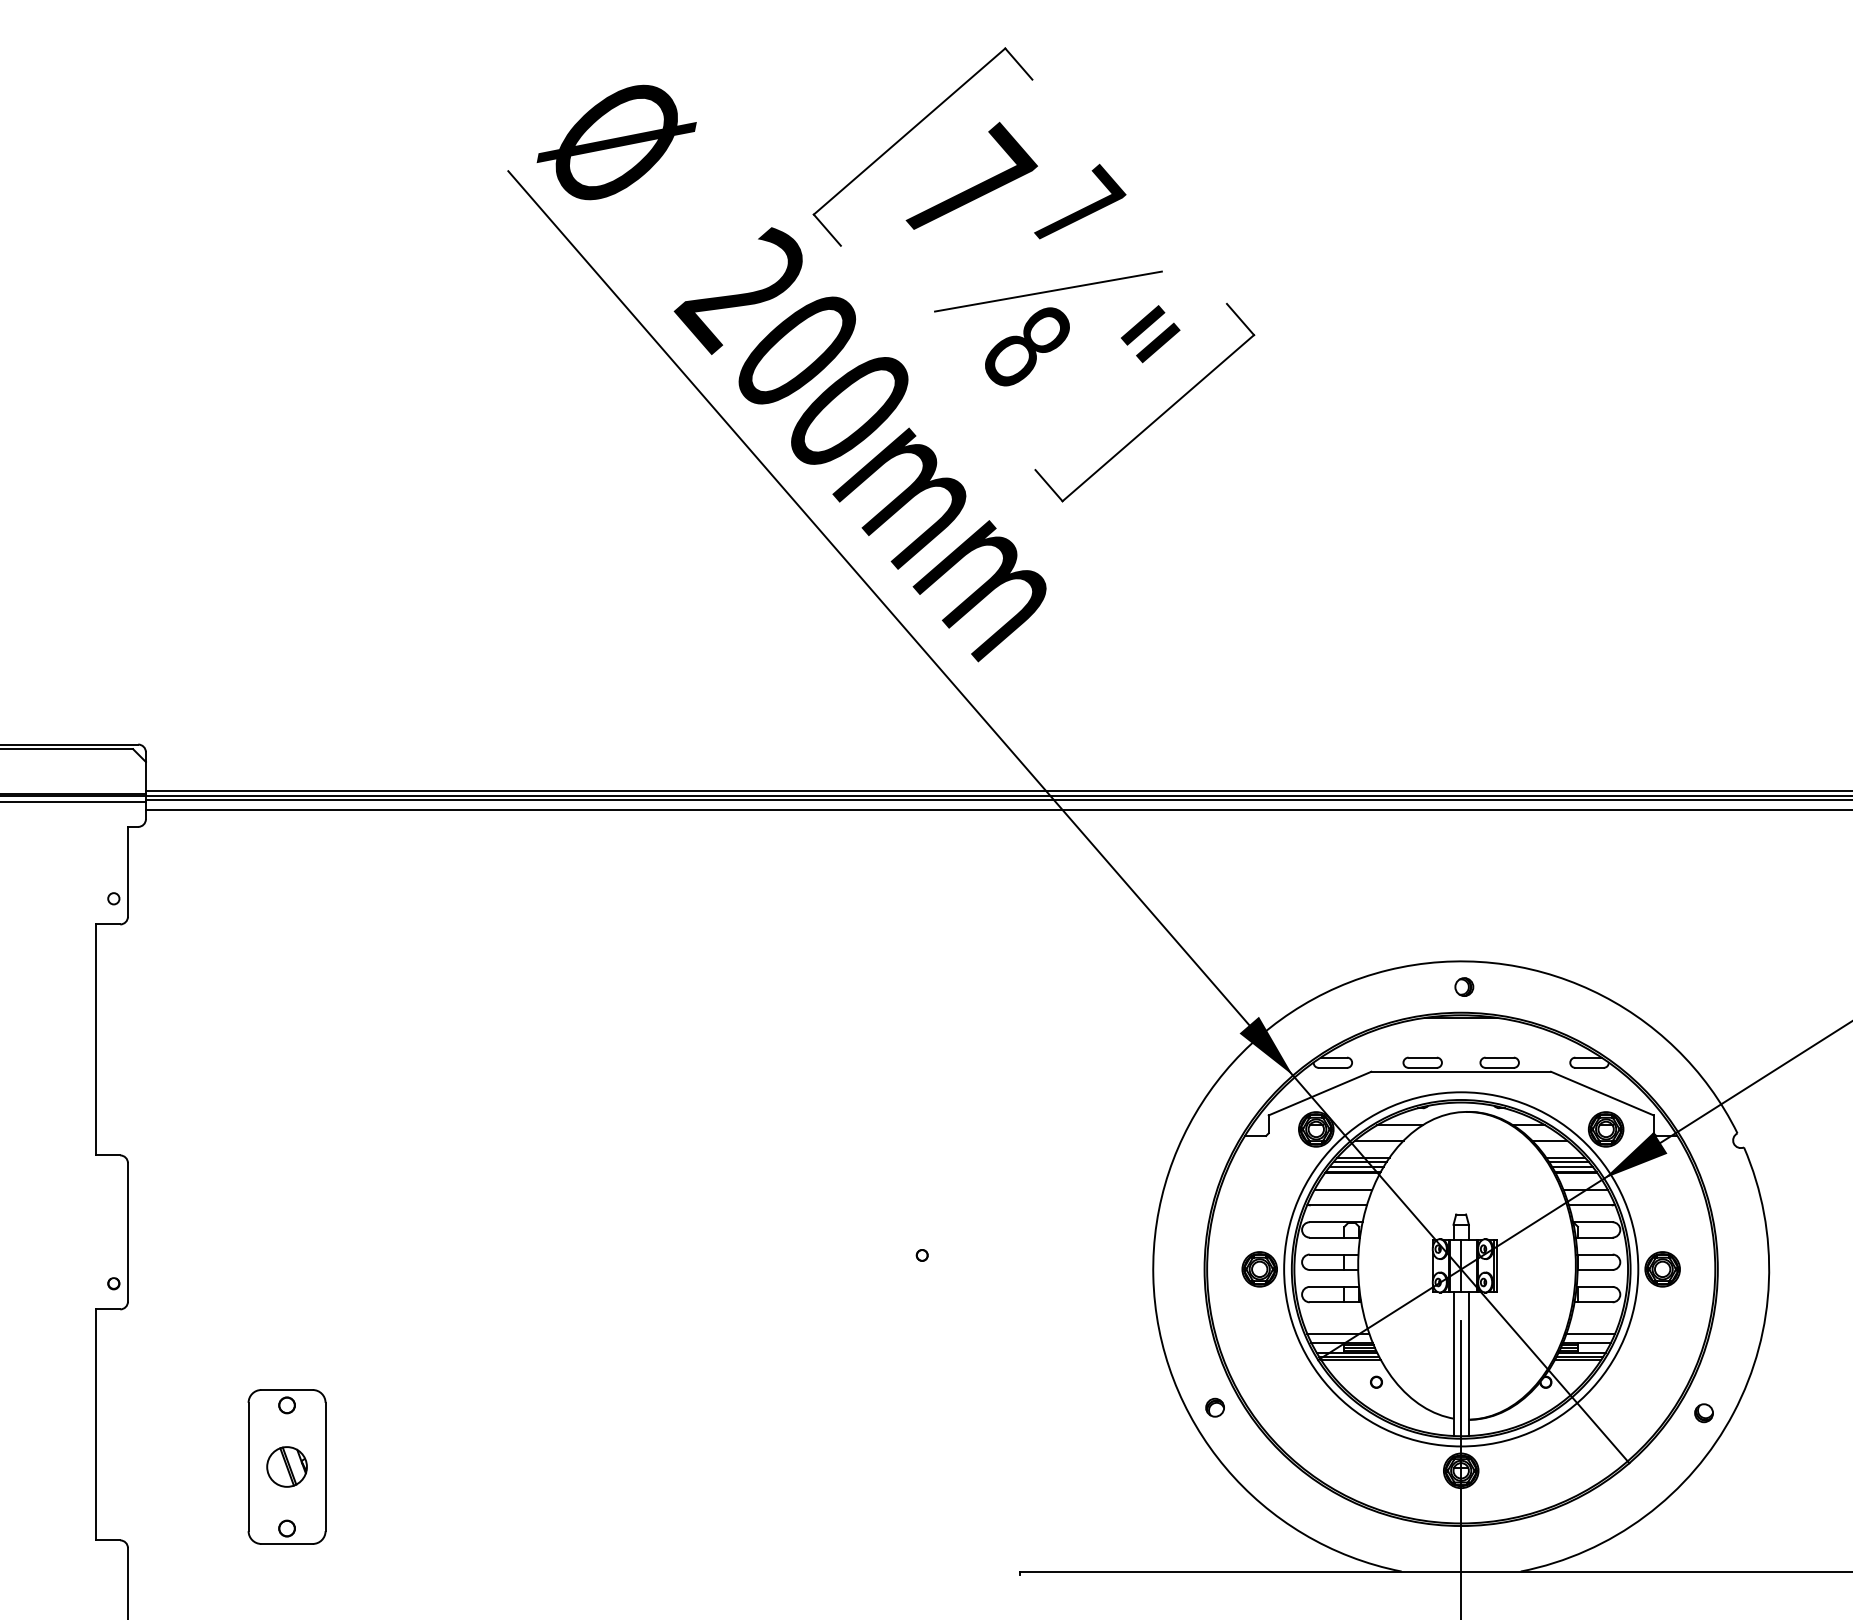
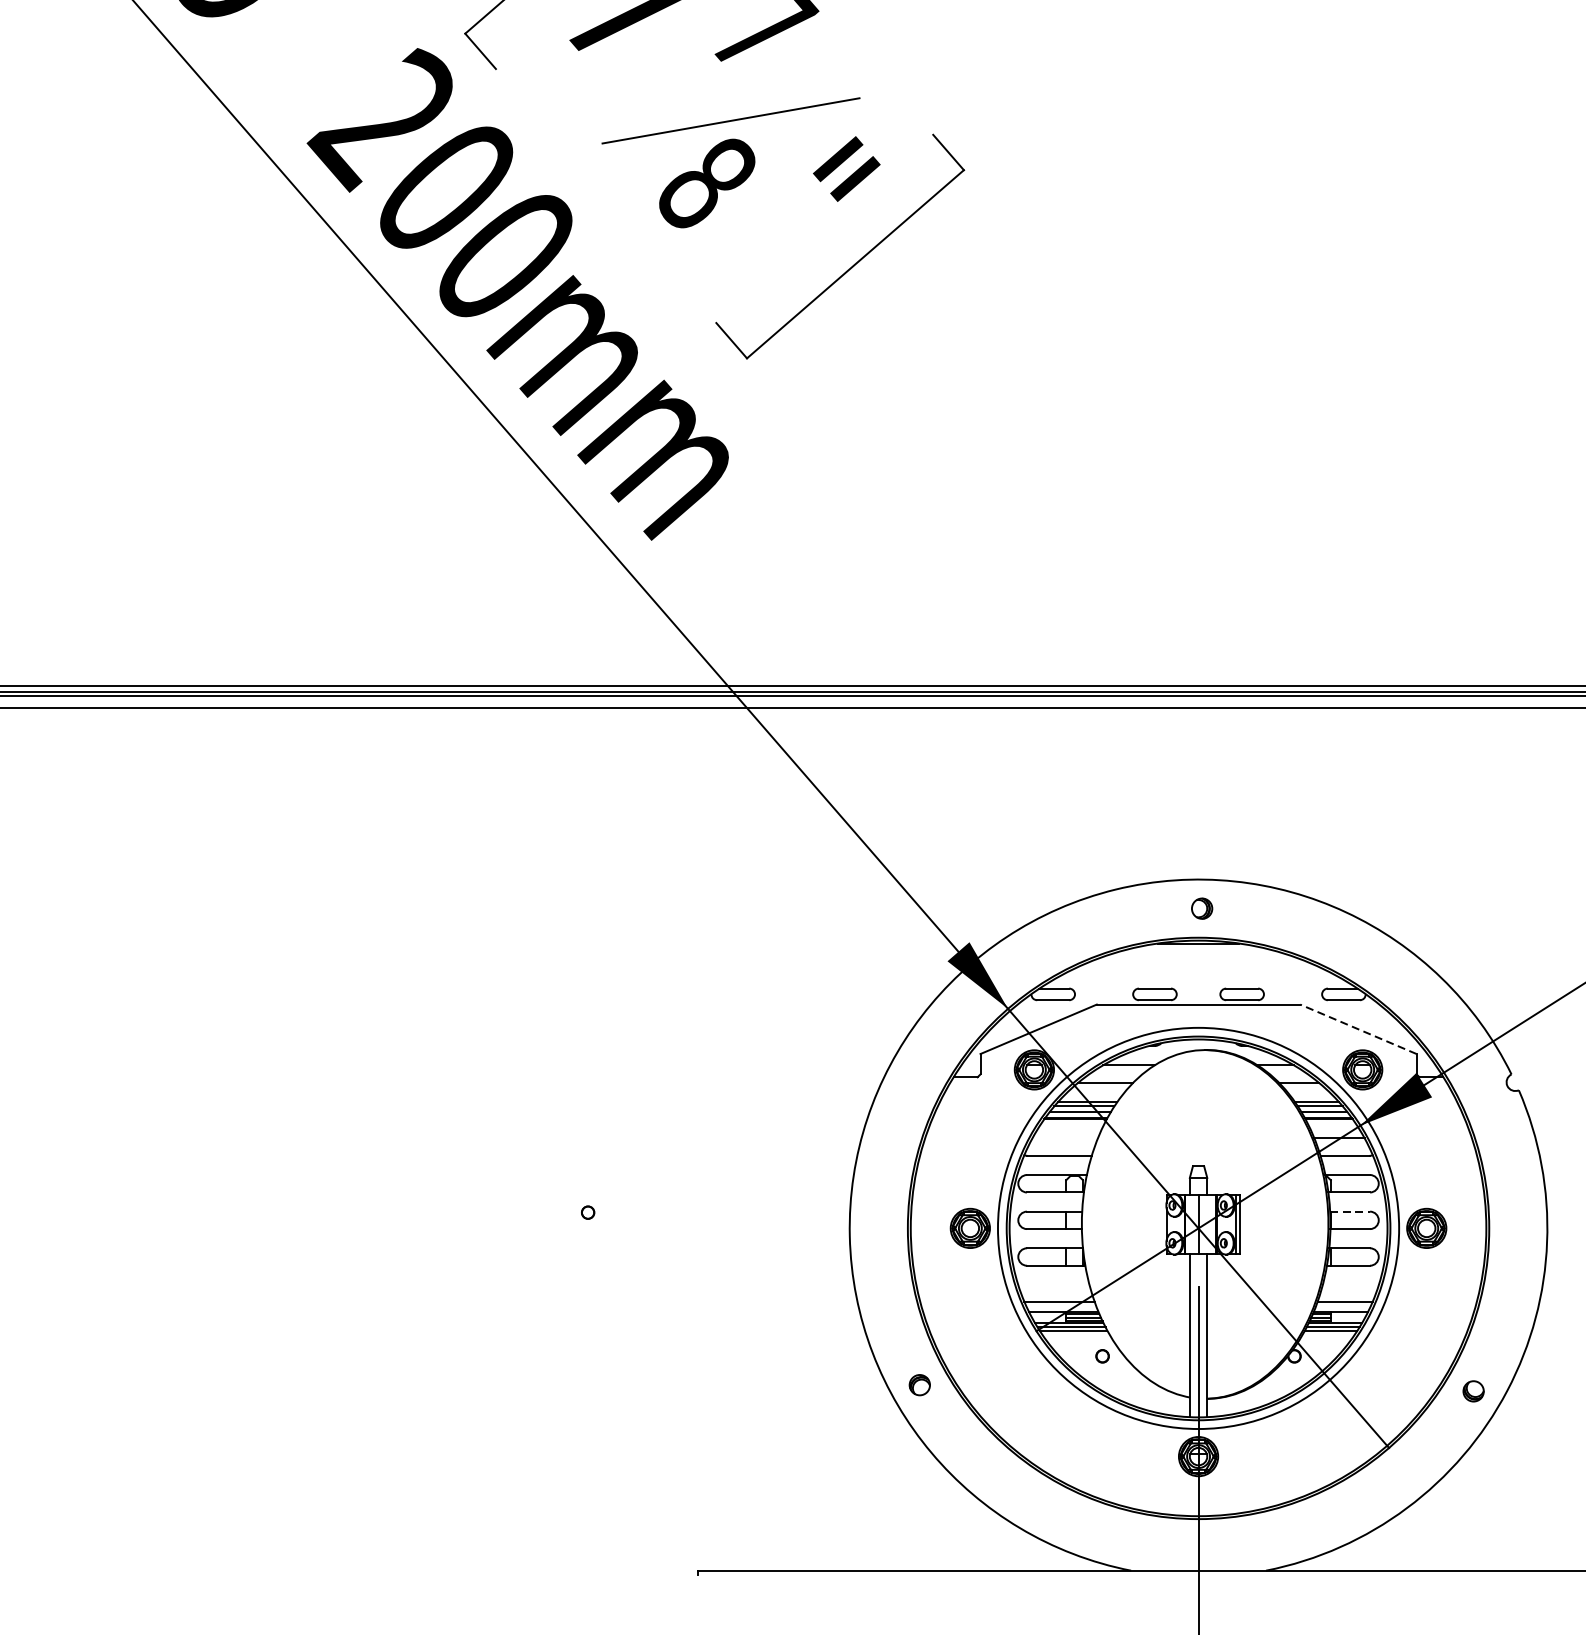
line: (1602, 1093) -> (1358, 1029), solid -> dashed
line: (1343, 1189) -> (1065, 1137), removed
line: (1595, 1254) -> (1350, 1211), solid -> dashed

